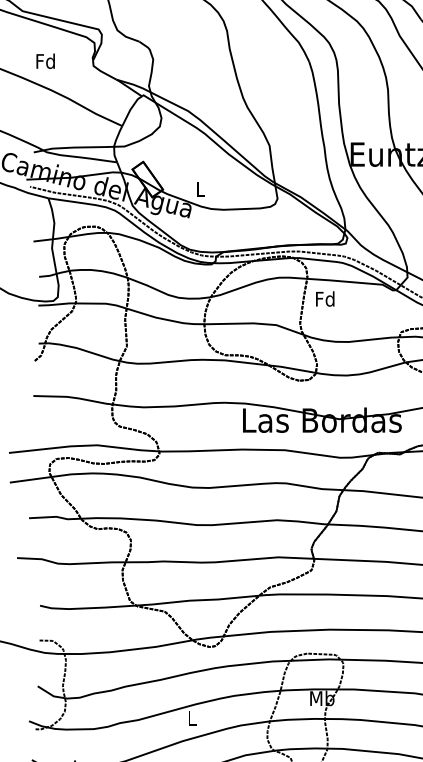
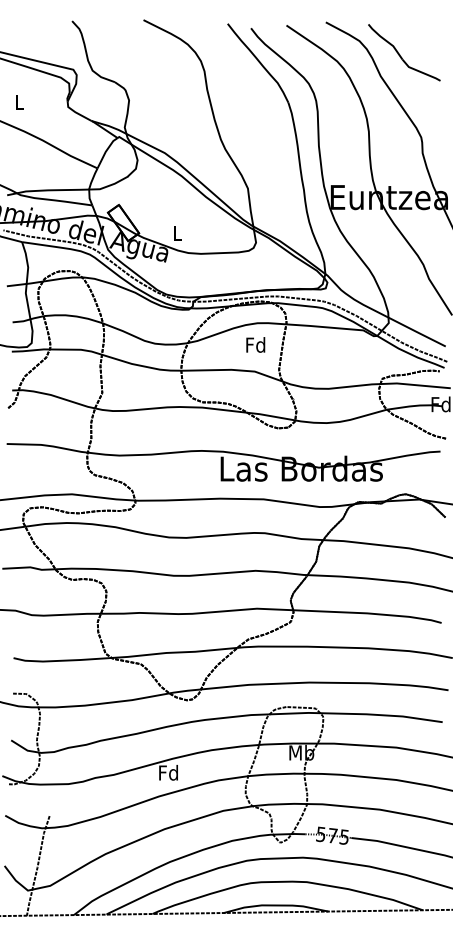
text: (44, 61) -> (18, 102), Fd -> L
text: (324, 298) -> (255, 344), moved
text: (191, 717) -> (168, 772), L -> Fd

